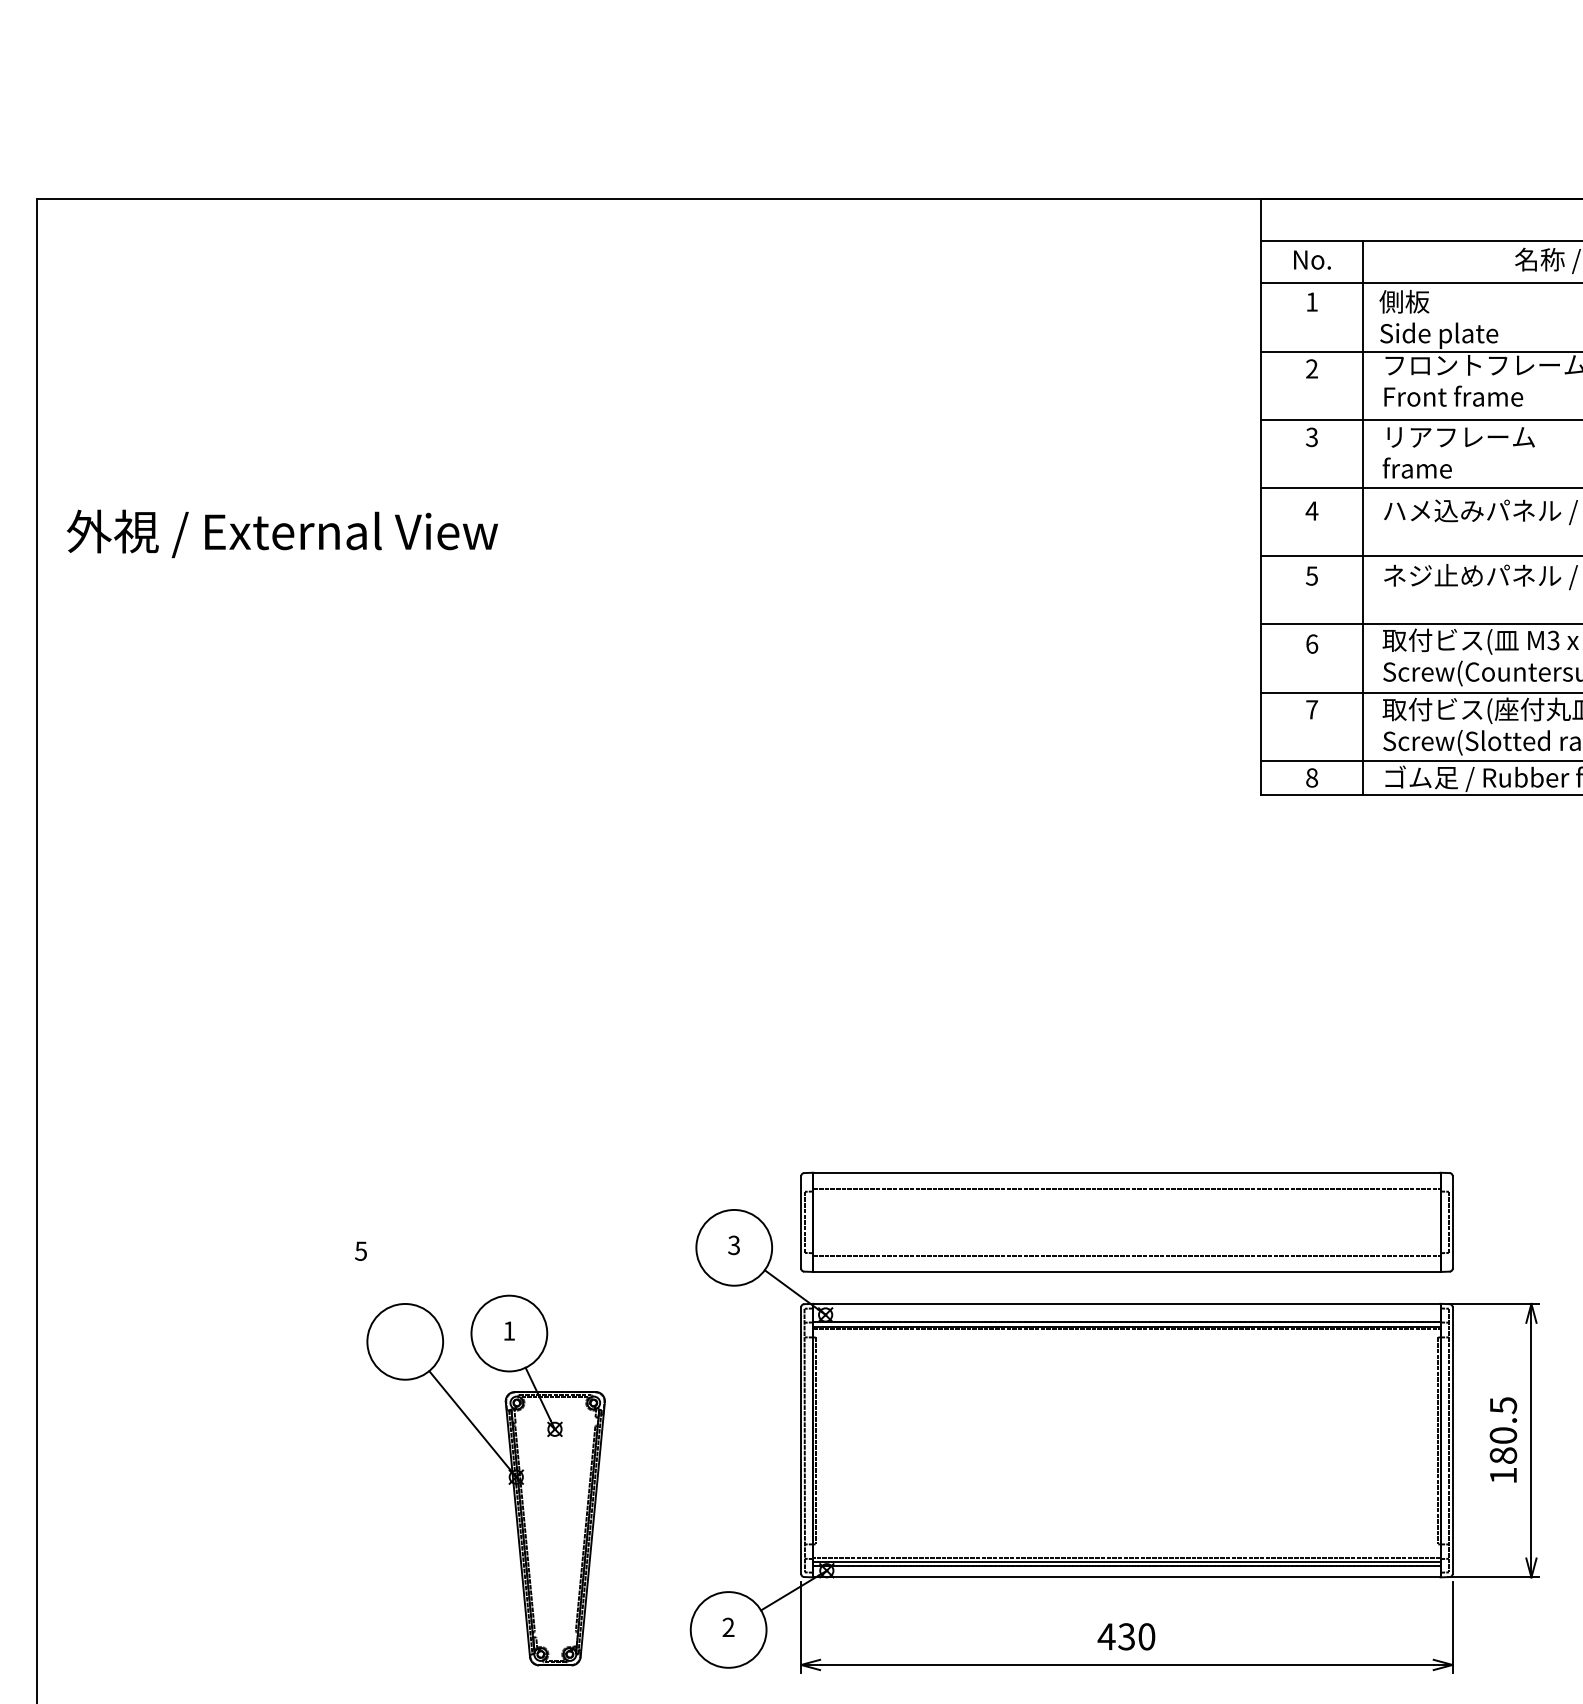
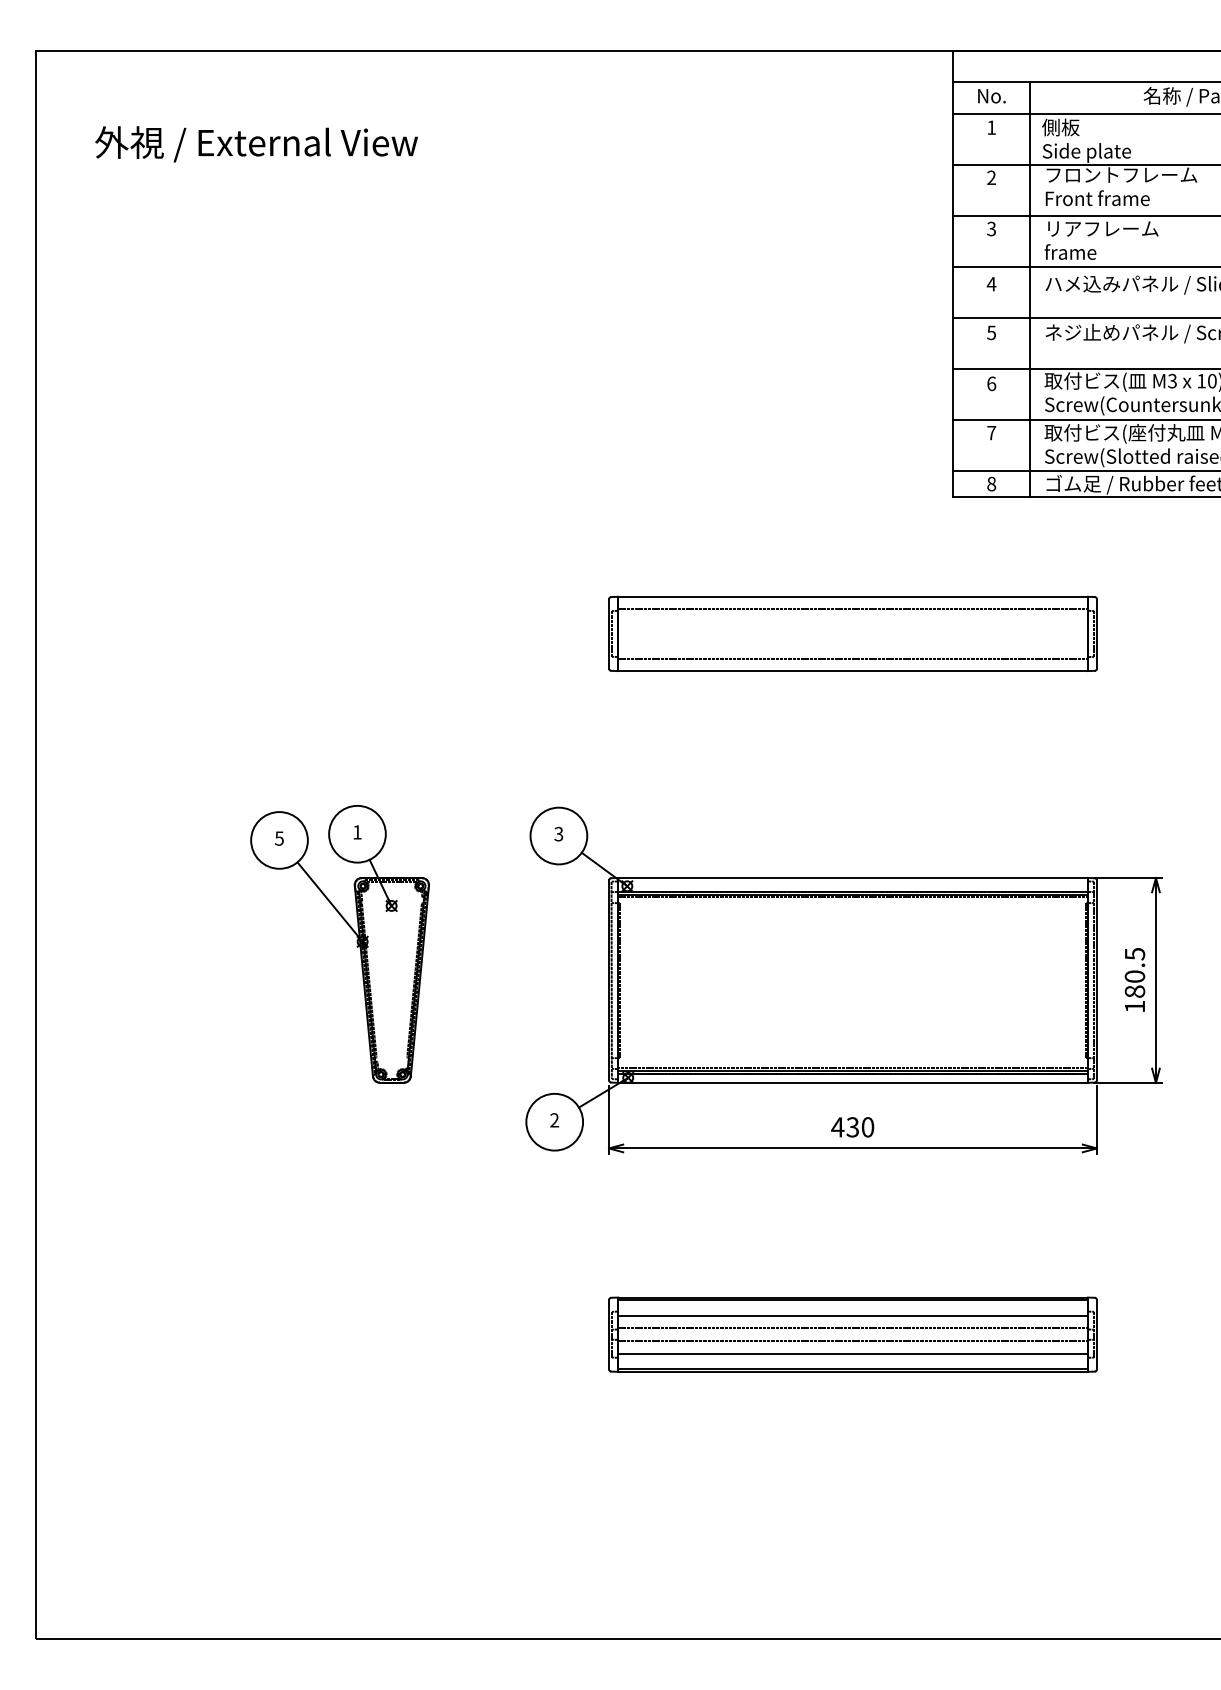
text: (282, 534) -> (256, 144), moved
part: (1126, 1221) -> (852, 633), moved
part: (508, 1478) -> (356, 942), moved

